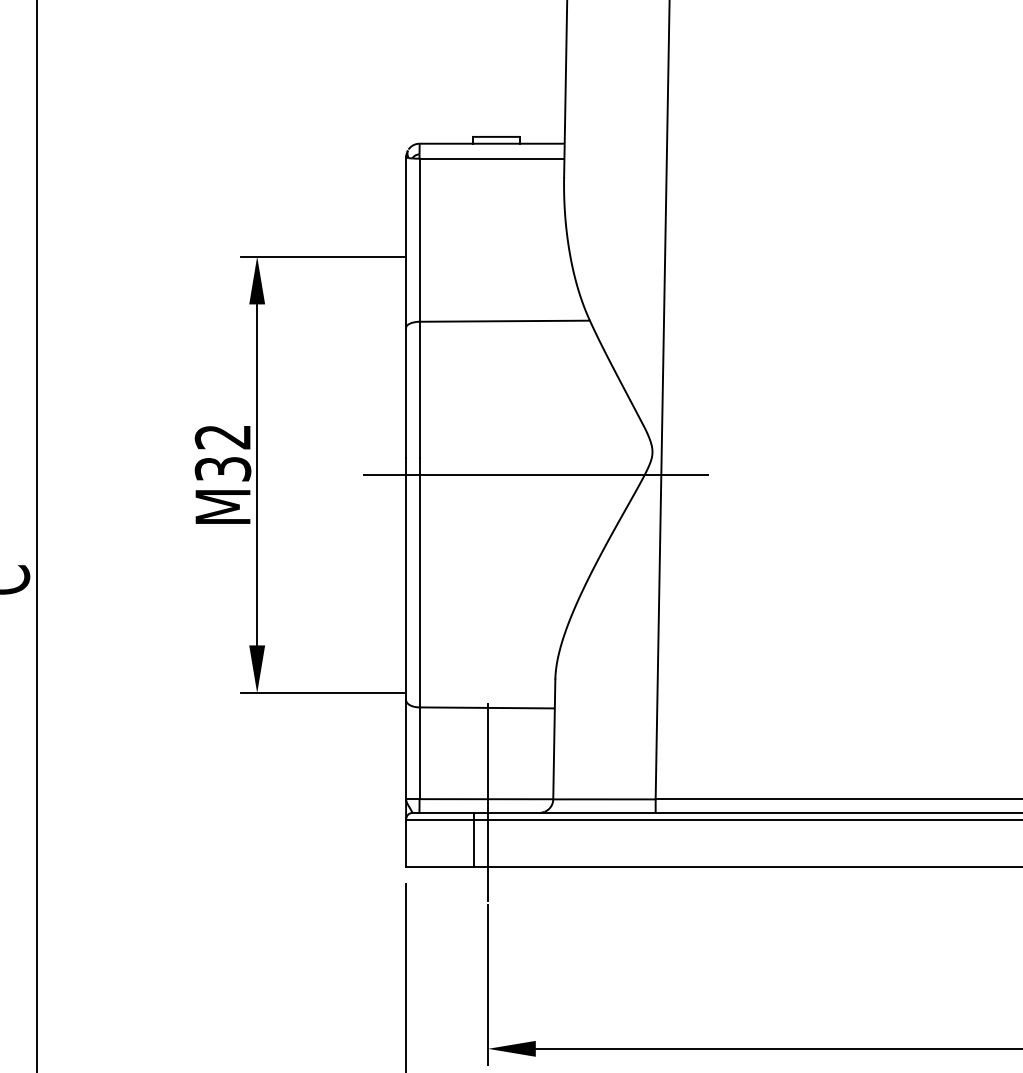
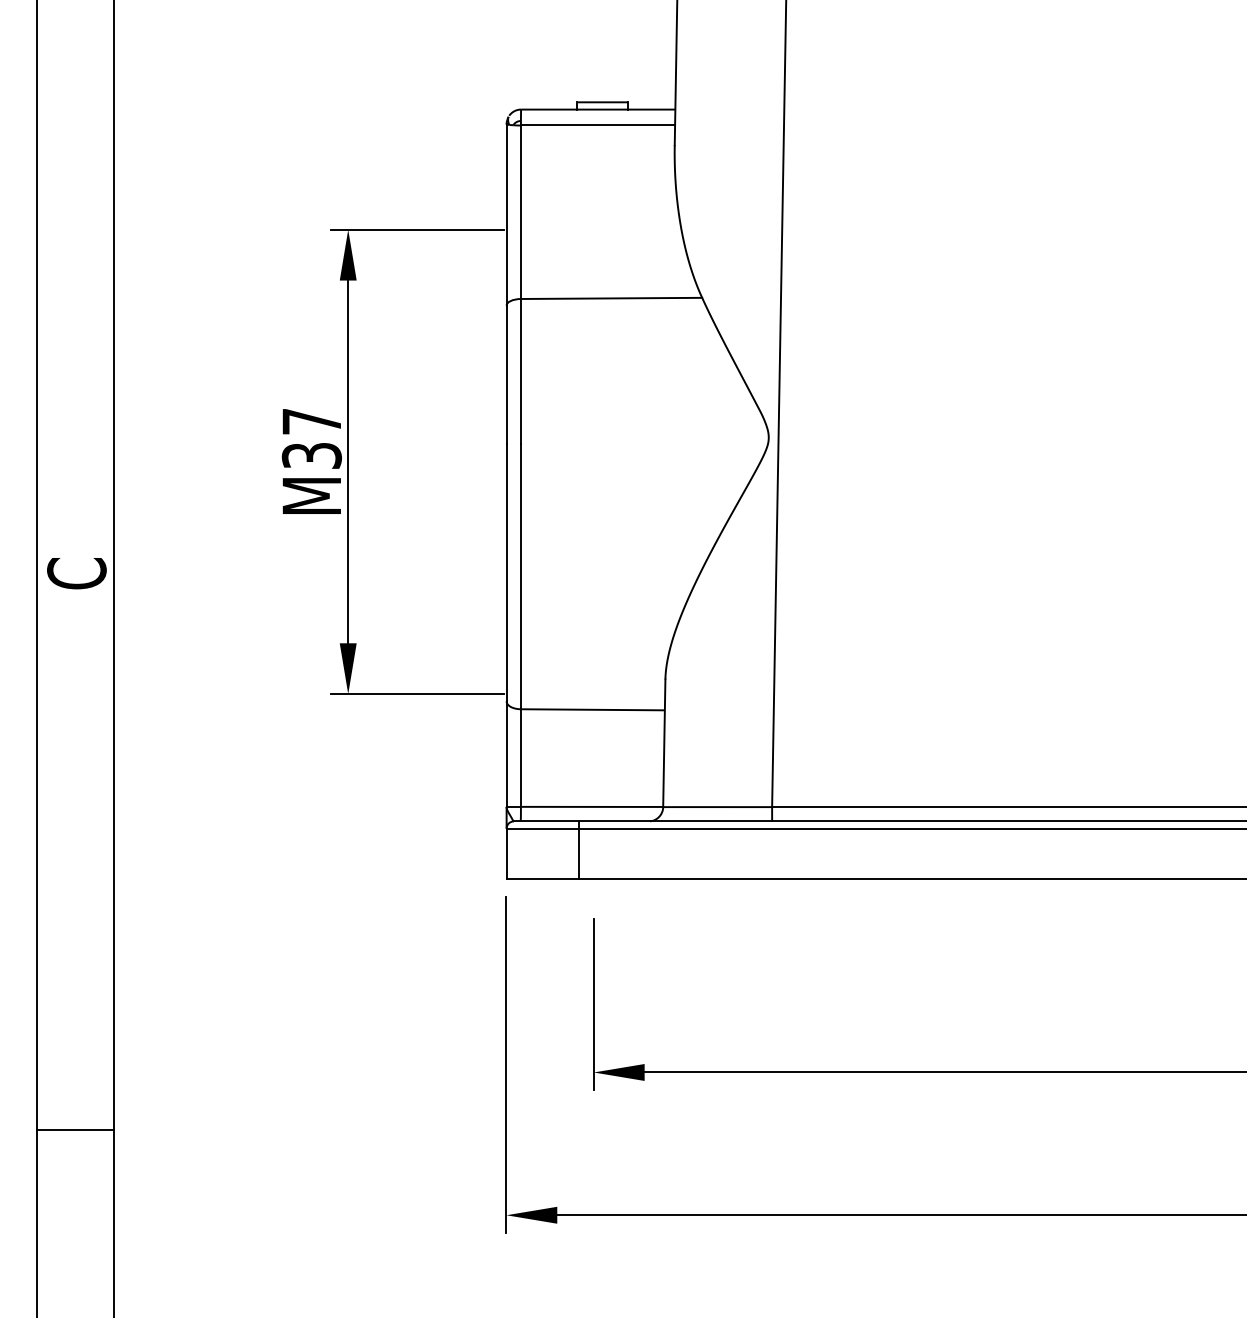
text: (221, 436) -> (310, 421), M32 -> M37
line: (535, 474) -> (644, 461), removed
line: (487, 802) -> (593, 810), removed

